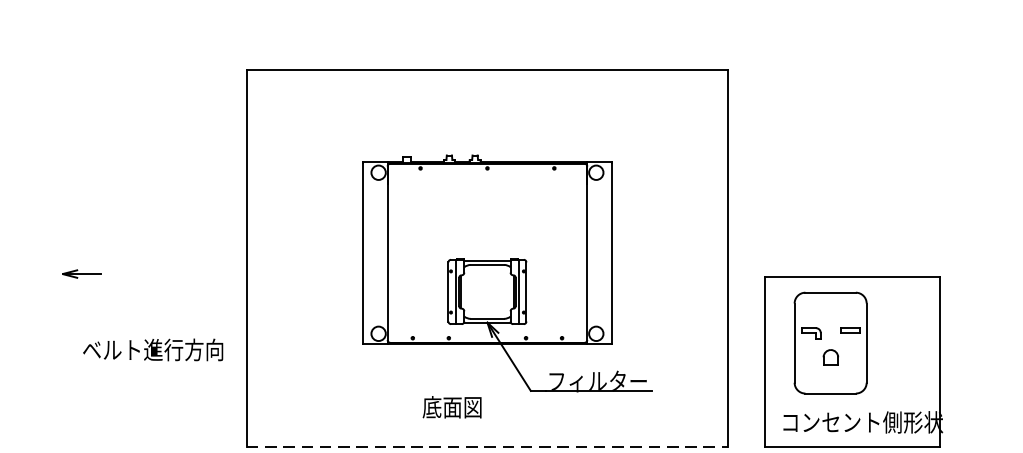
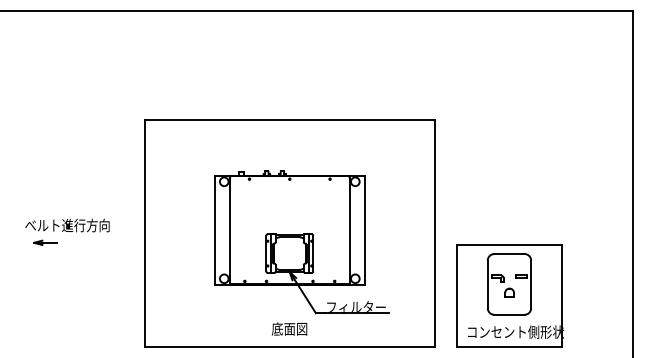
part: (830, 343) -> (509, 284), moved
text: (153, 349) -> (67, 225), moved
text: (452, 406) -> (289, 328), moved
line: (486, 447) -> (289, 347), dashed -> solid

